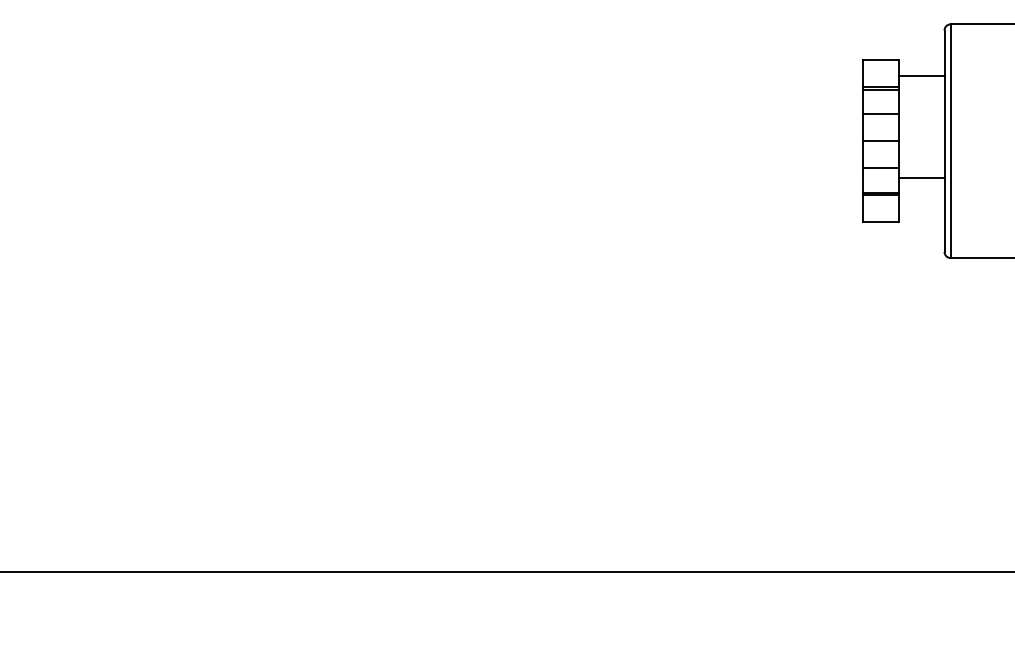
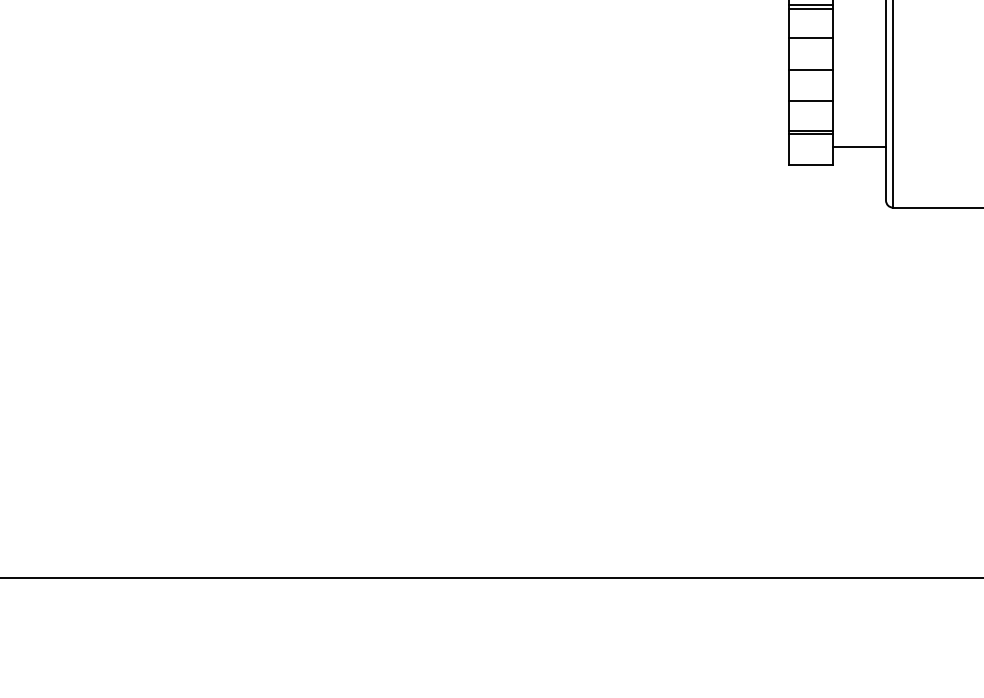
line: (921, 178) -> (858, 146), moved

